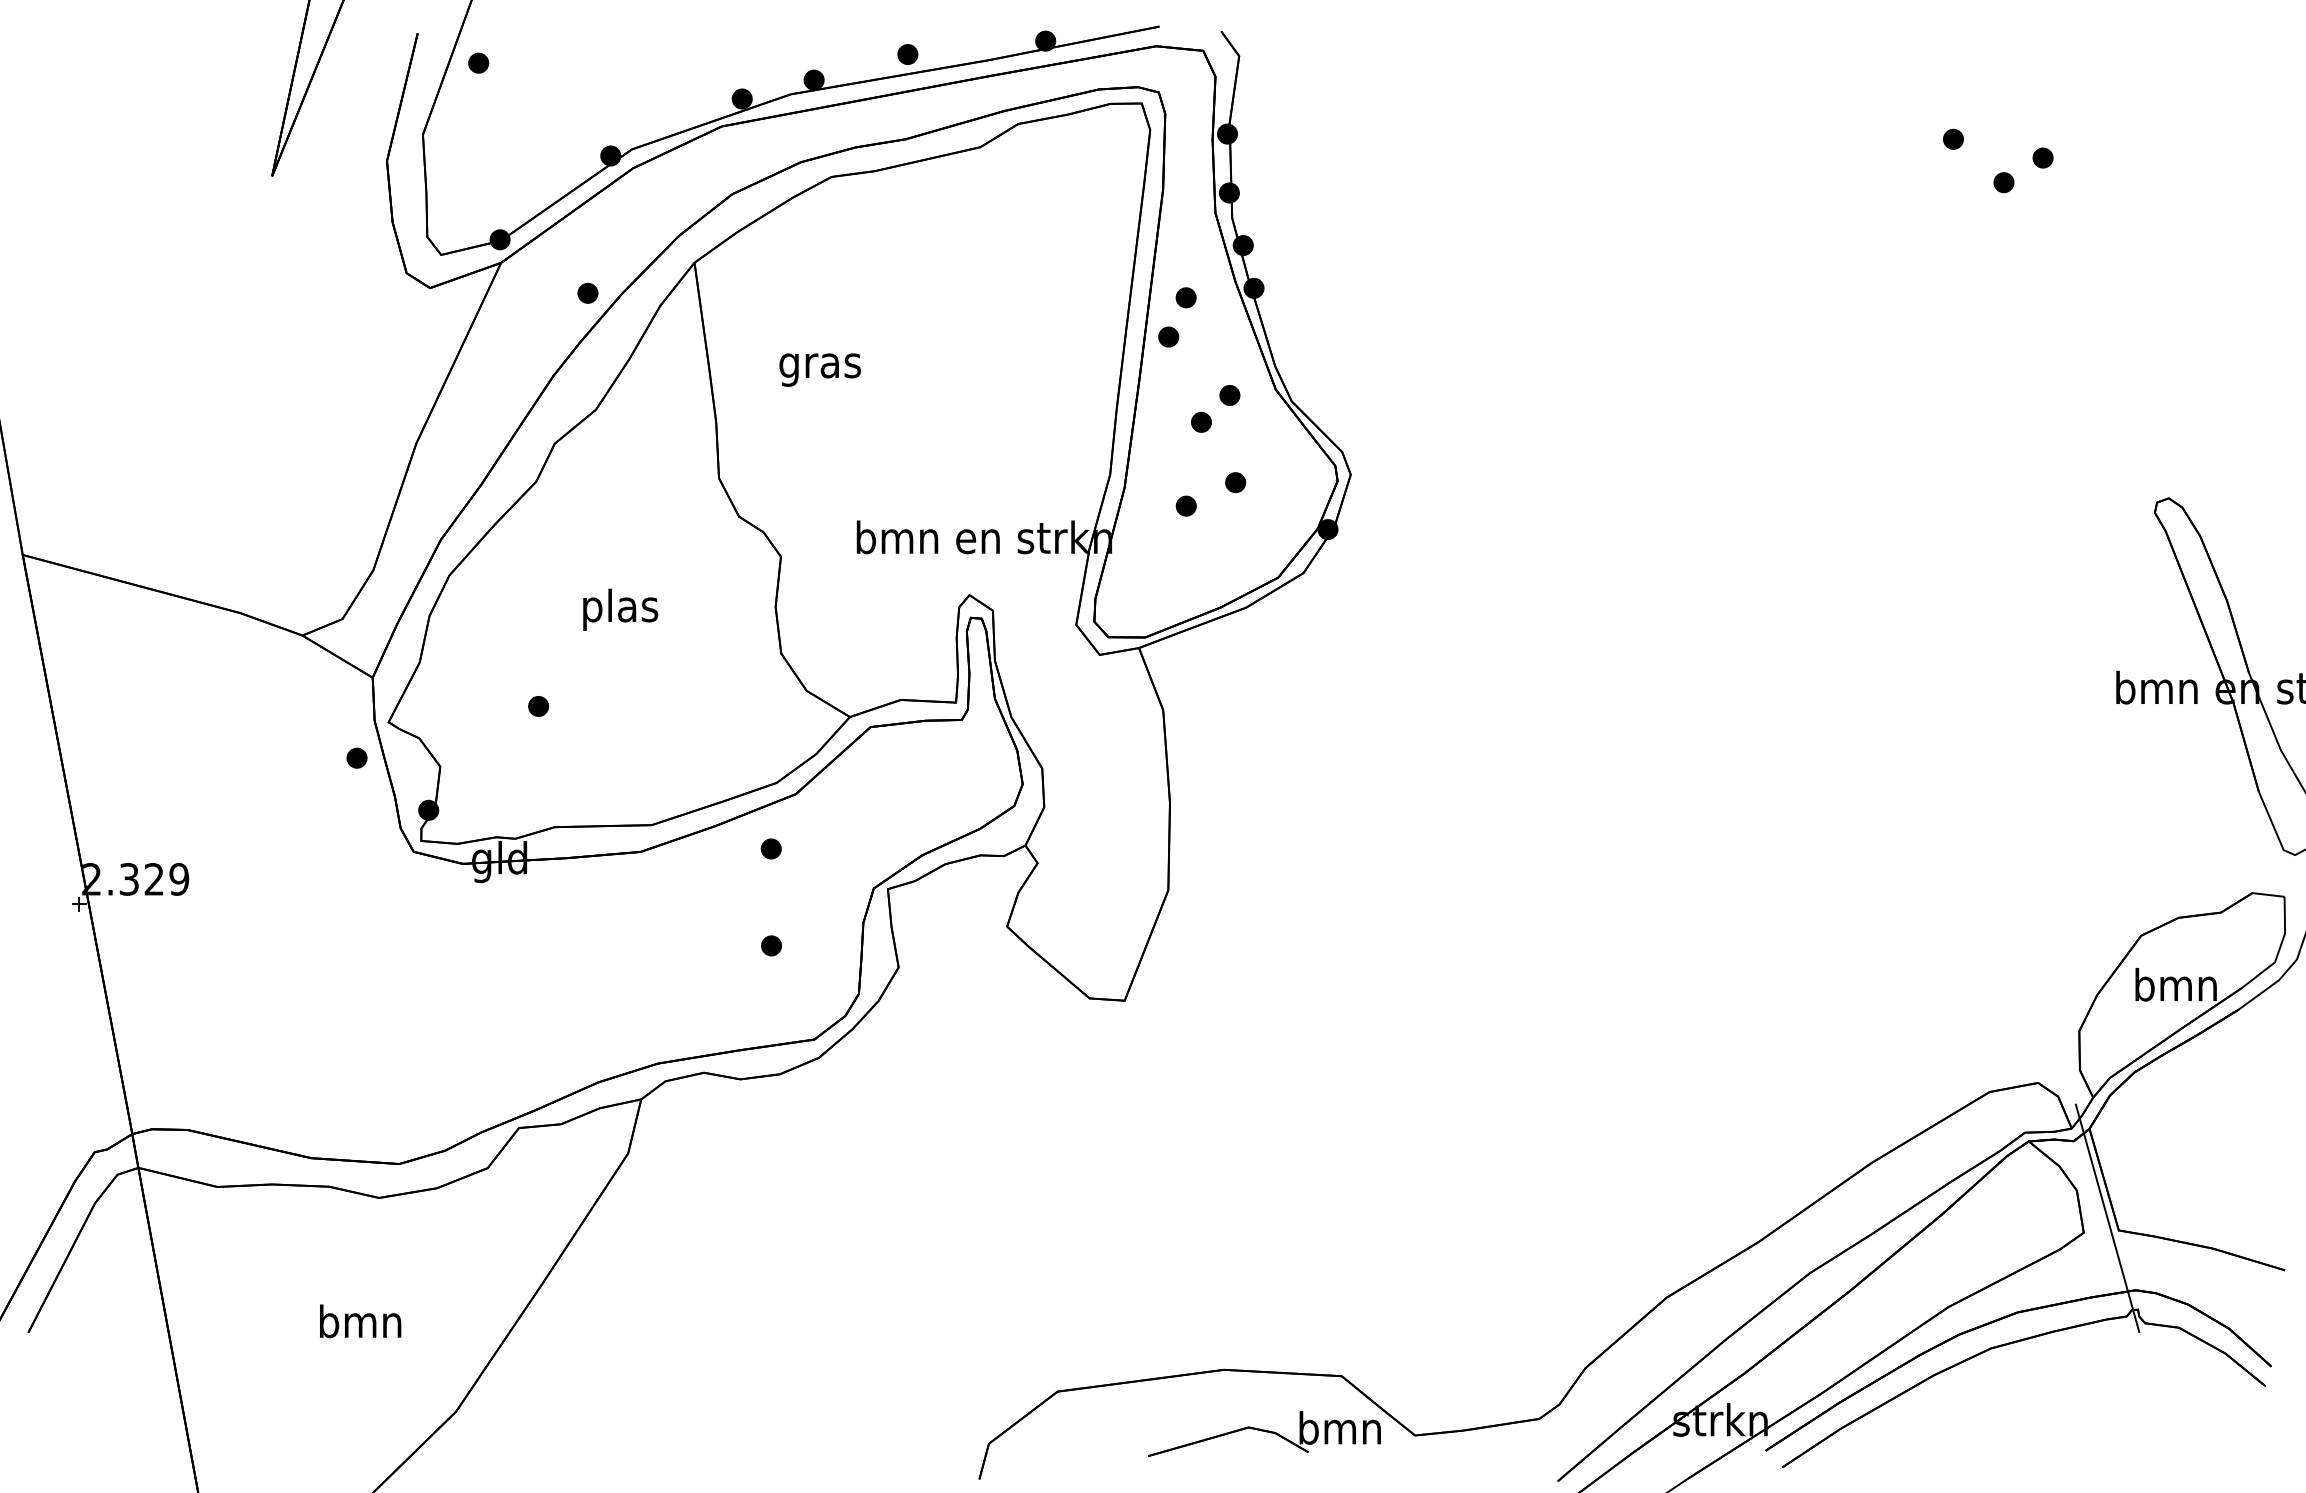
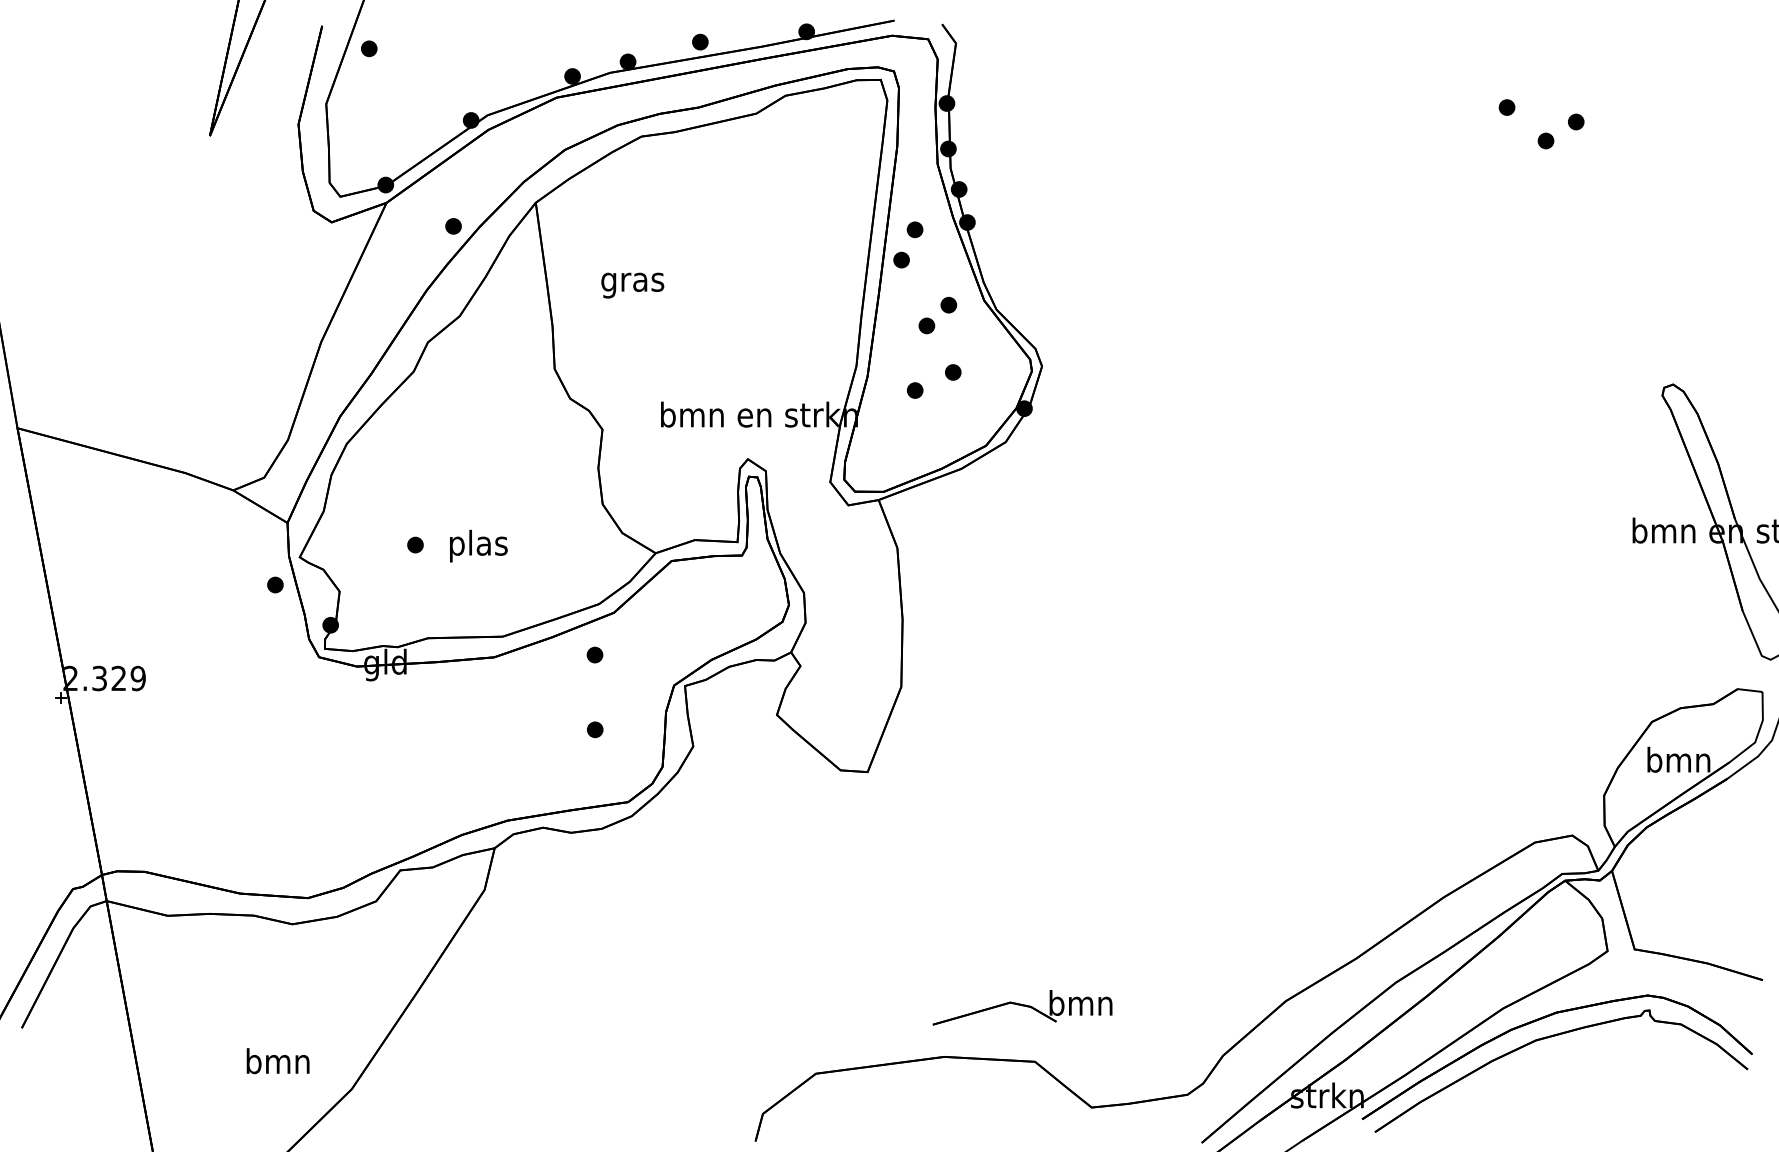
text: (620, 609) -> (478, 545), moved
line: (2107, 1217) -> (1625, 939), removed
text: (360, 1321) -> (278, 1061), moved
part: (1264, 1433) -> (1022, 1007), moved

